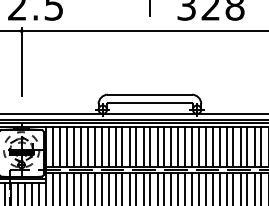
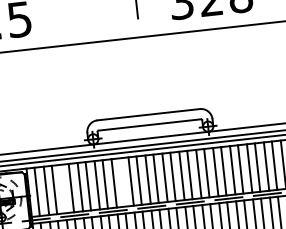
line: (74, 147) -> (63, 189), removed
line: (122, 147) -> (122, 182), removed

